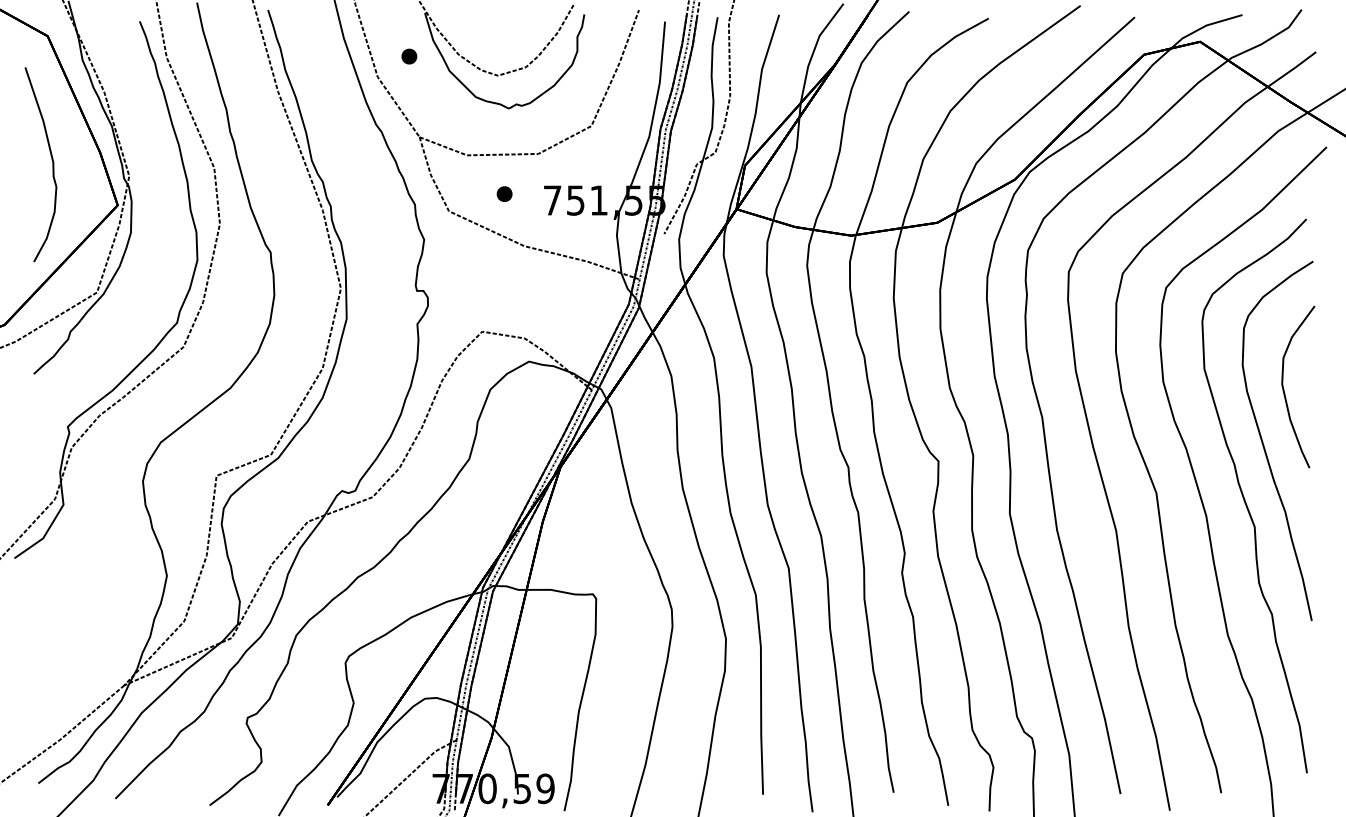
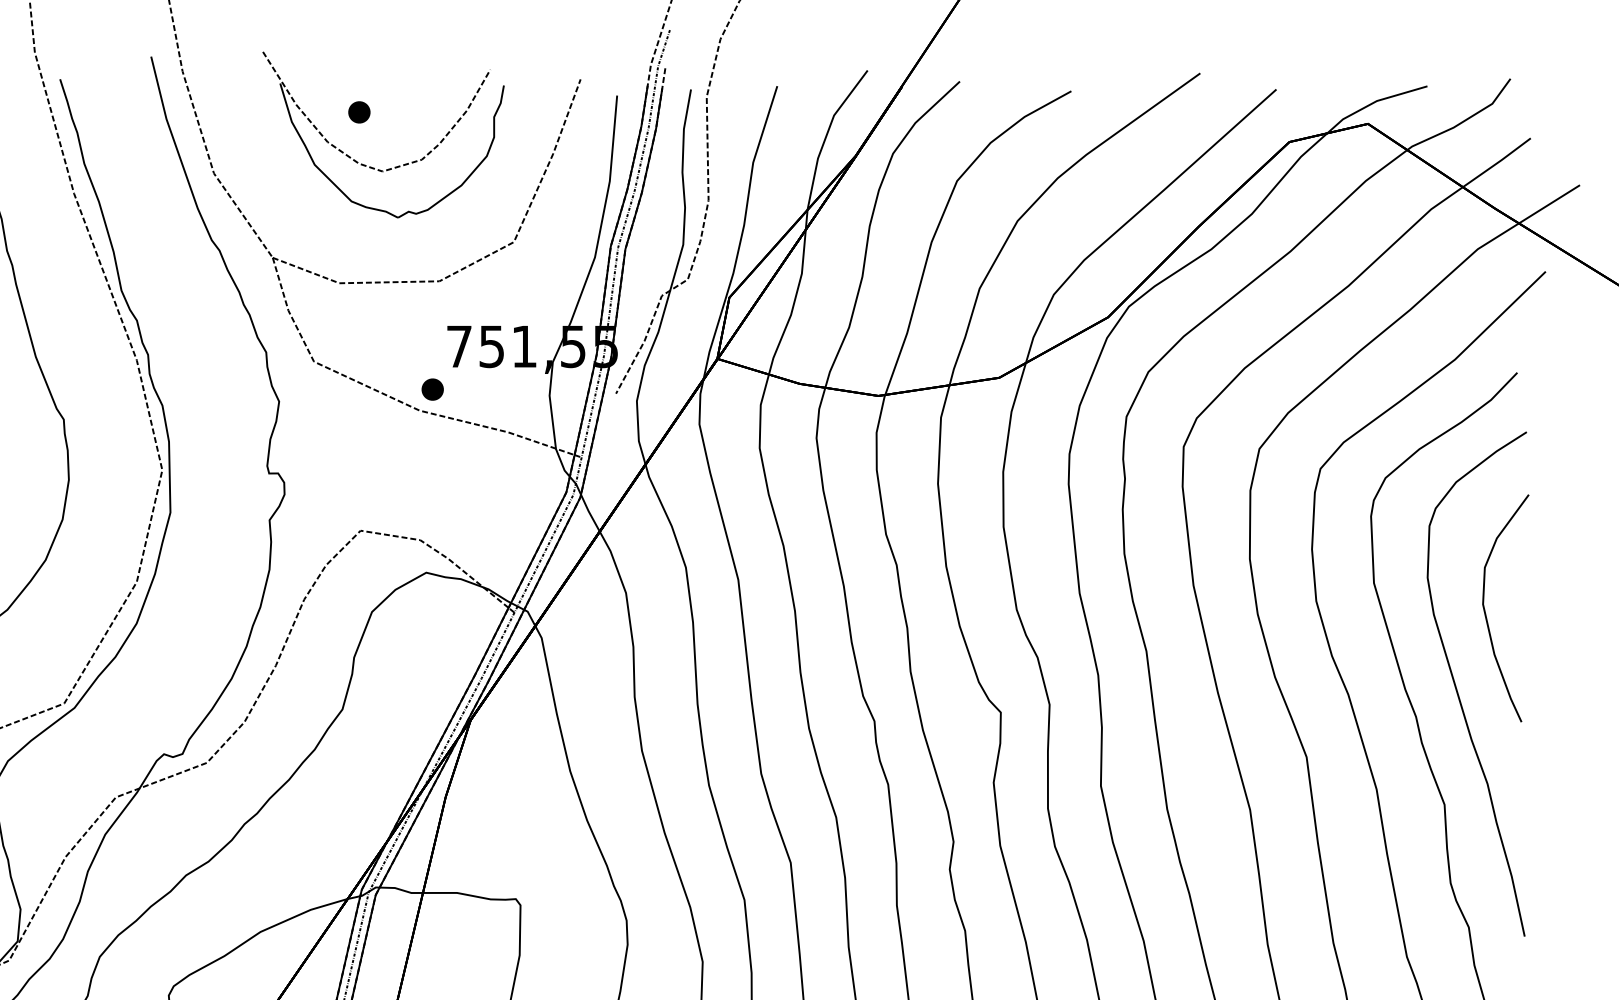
part: (409, 56) -> (359, 112), moved
part: (504, 193) -> (432, 388), moved

